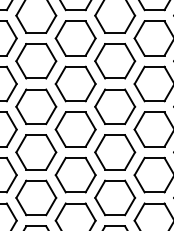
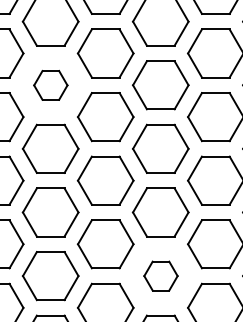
part: (36, 61) -> (51, 85), size x0.6
part: (115, 197) -> (161, 275), size x0.6

